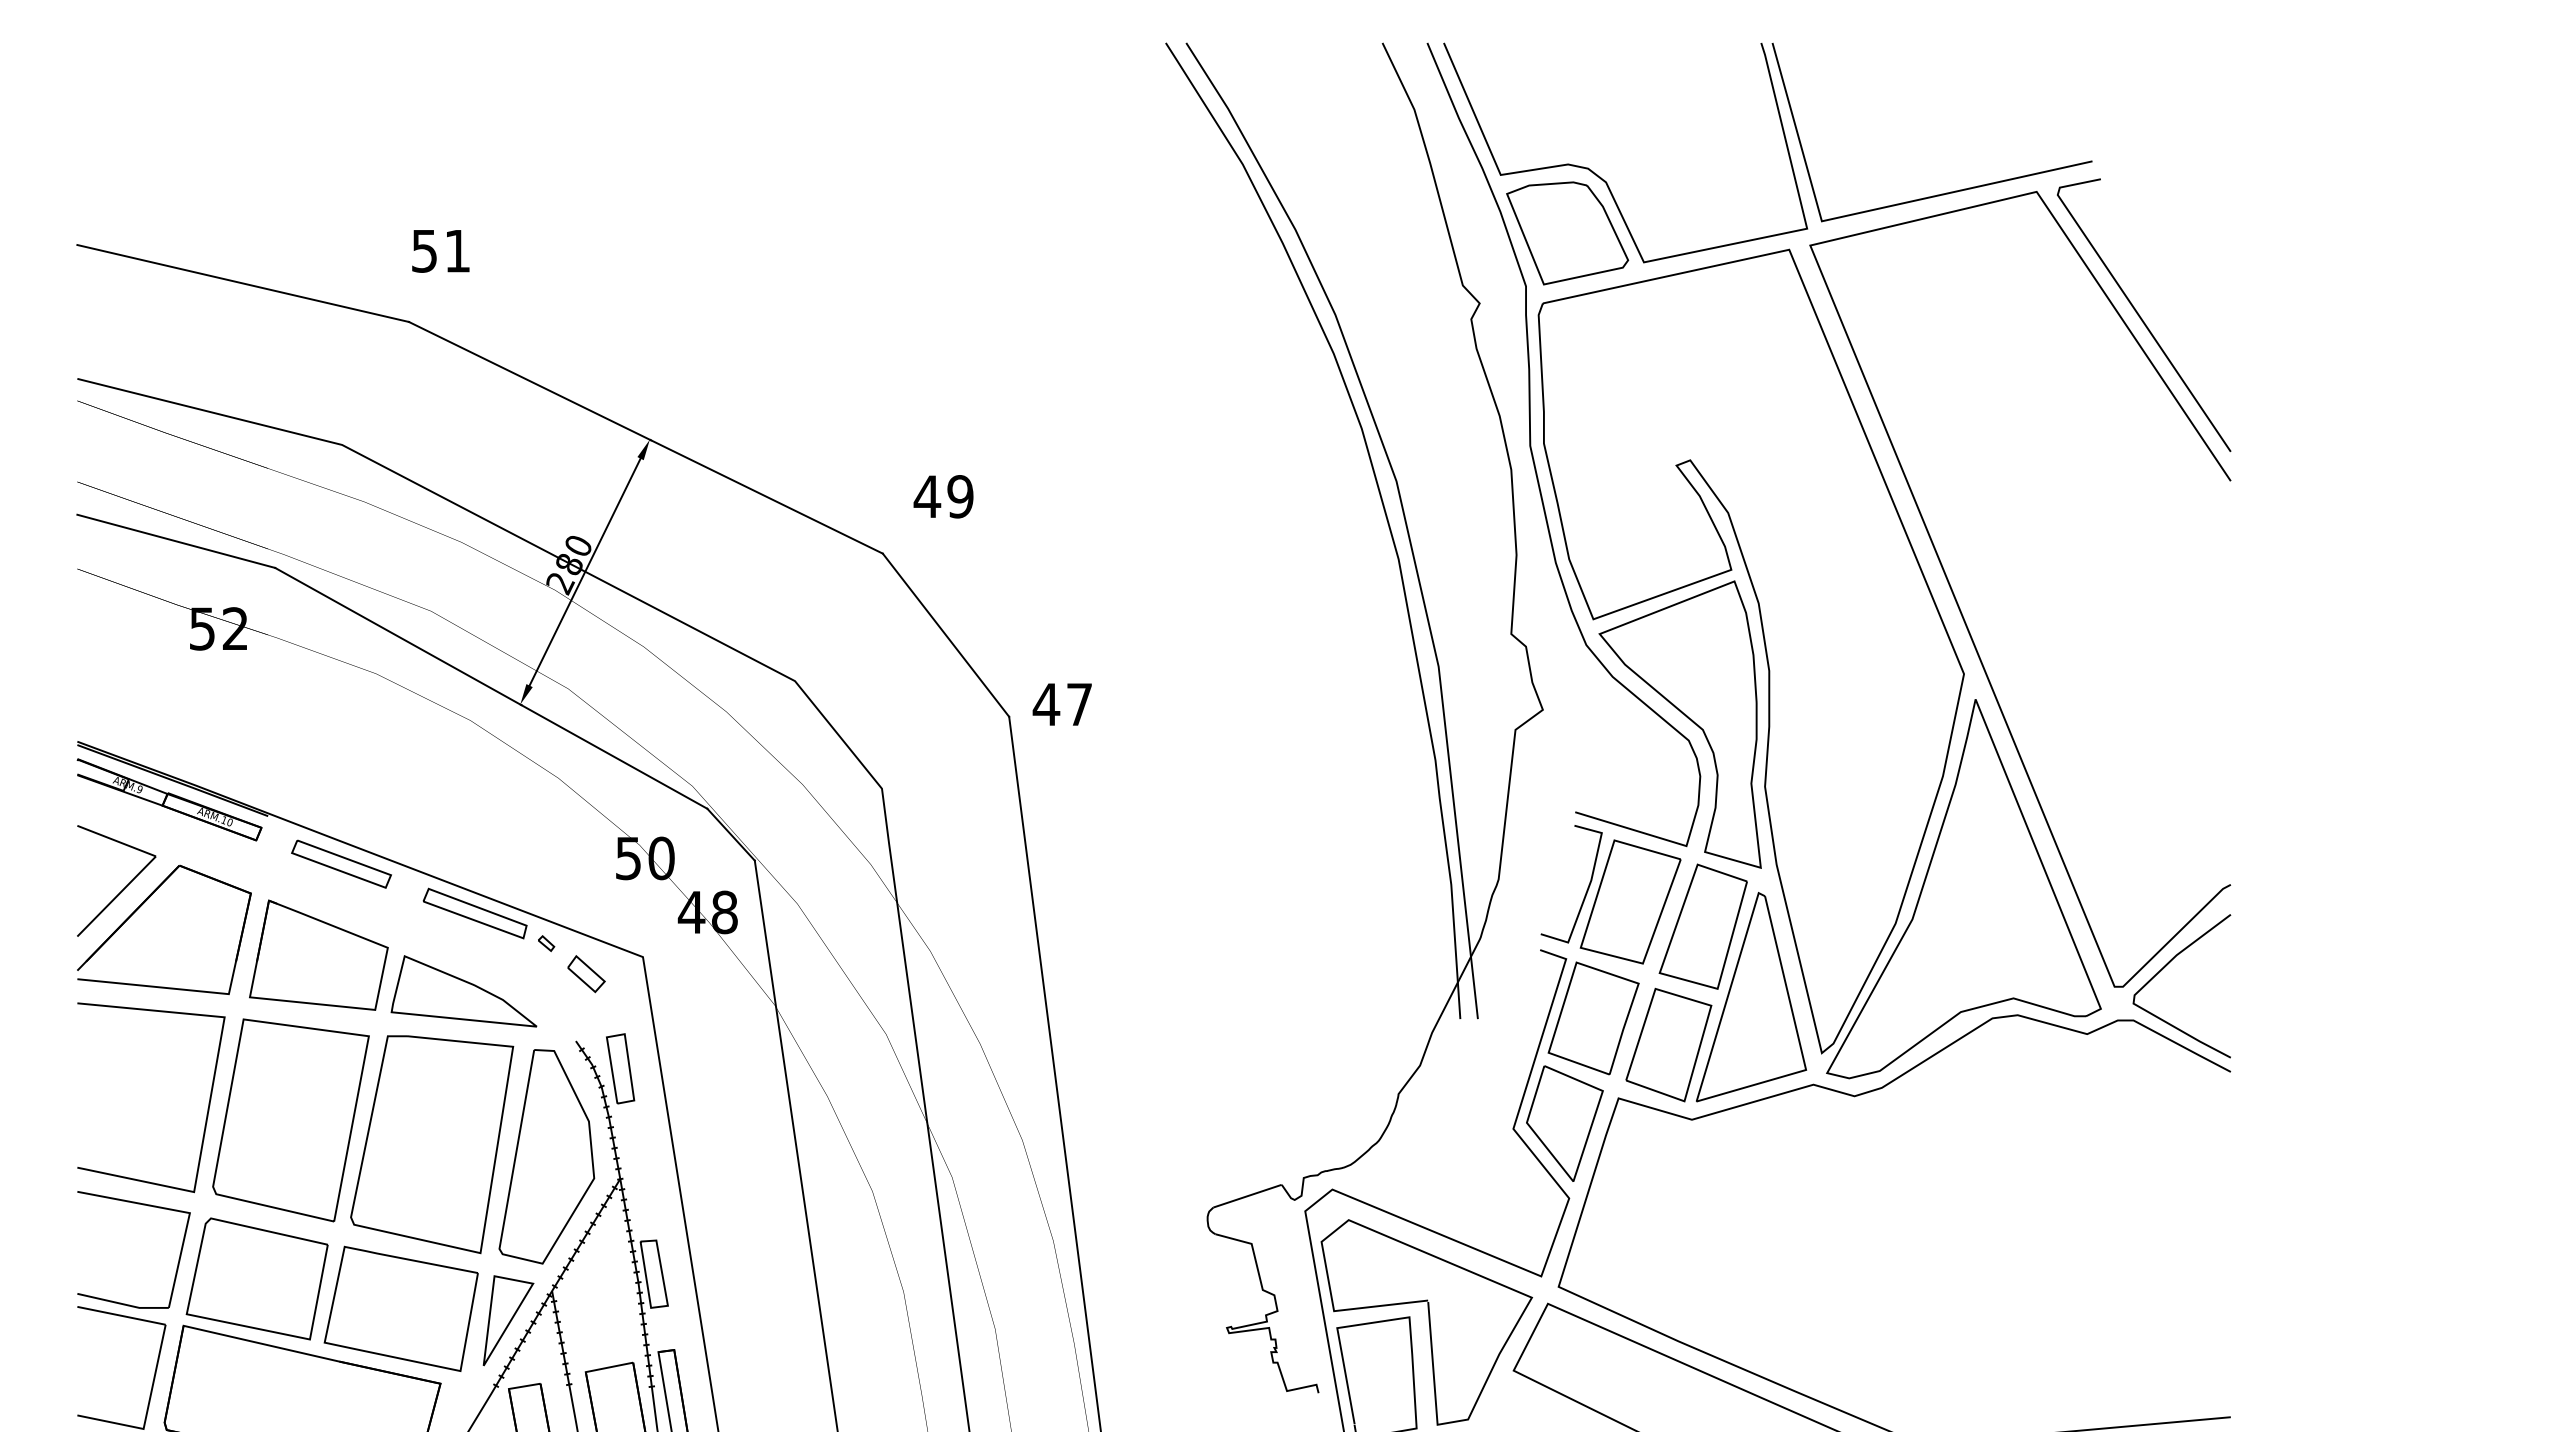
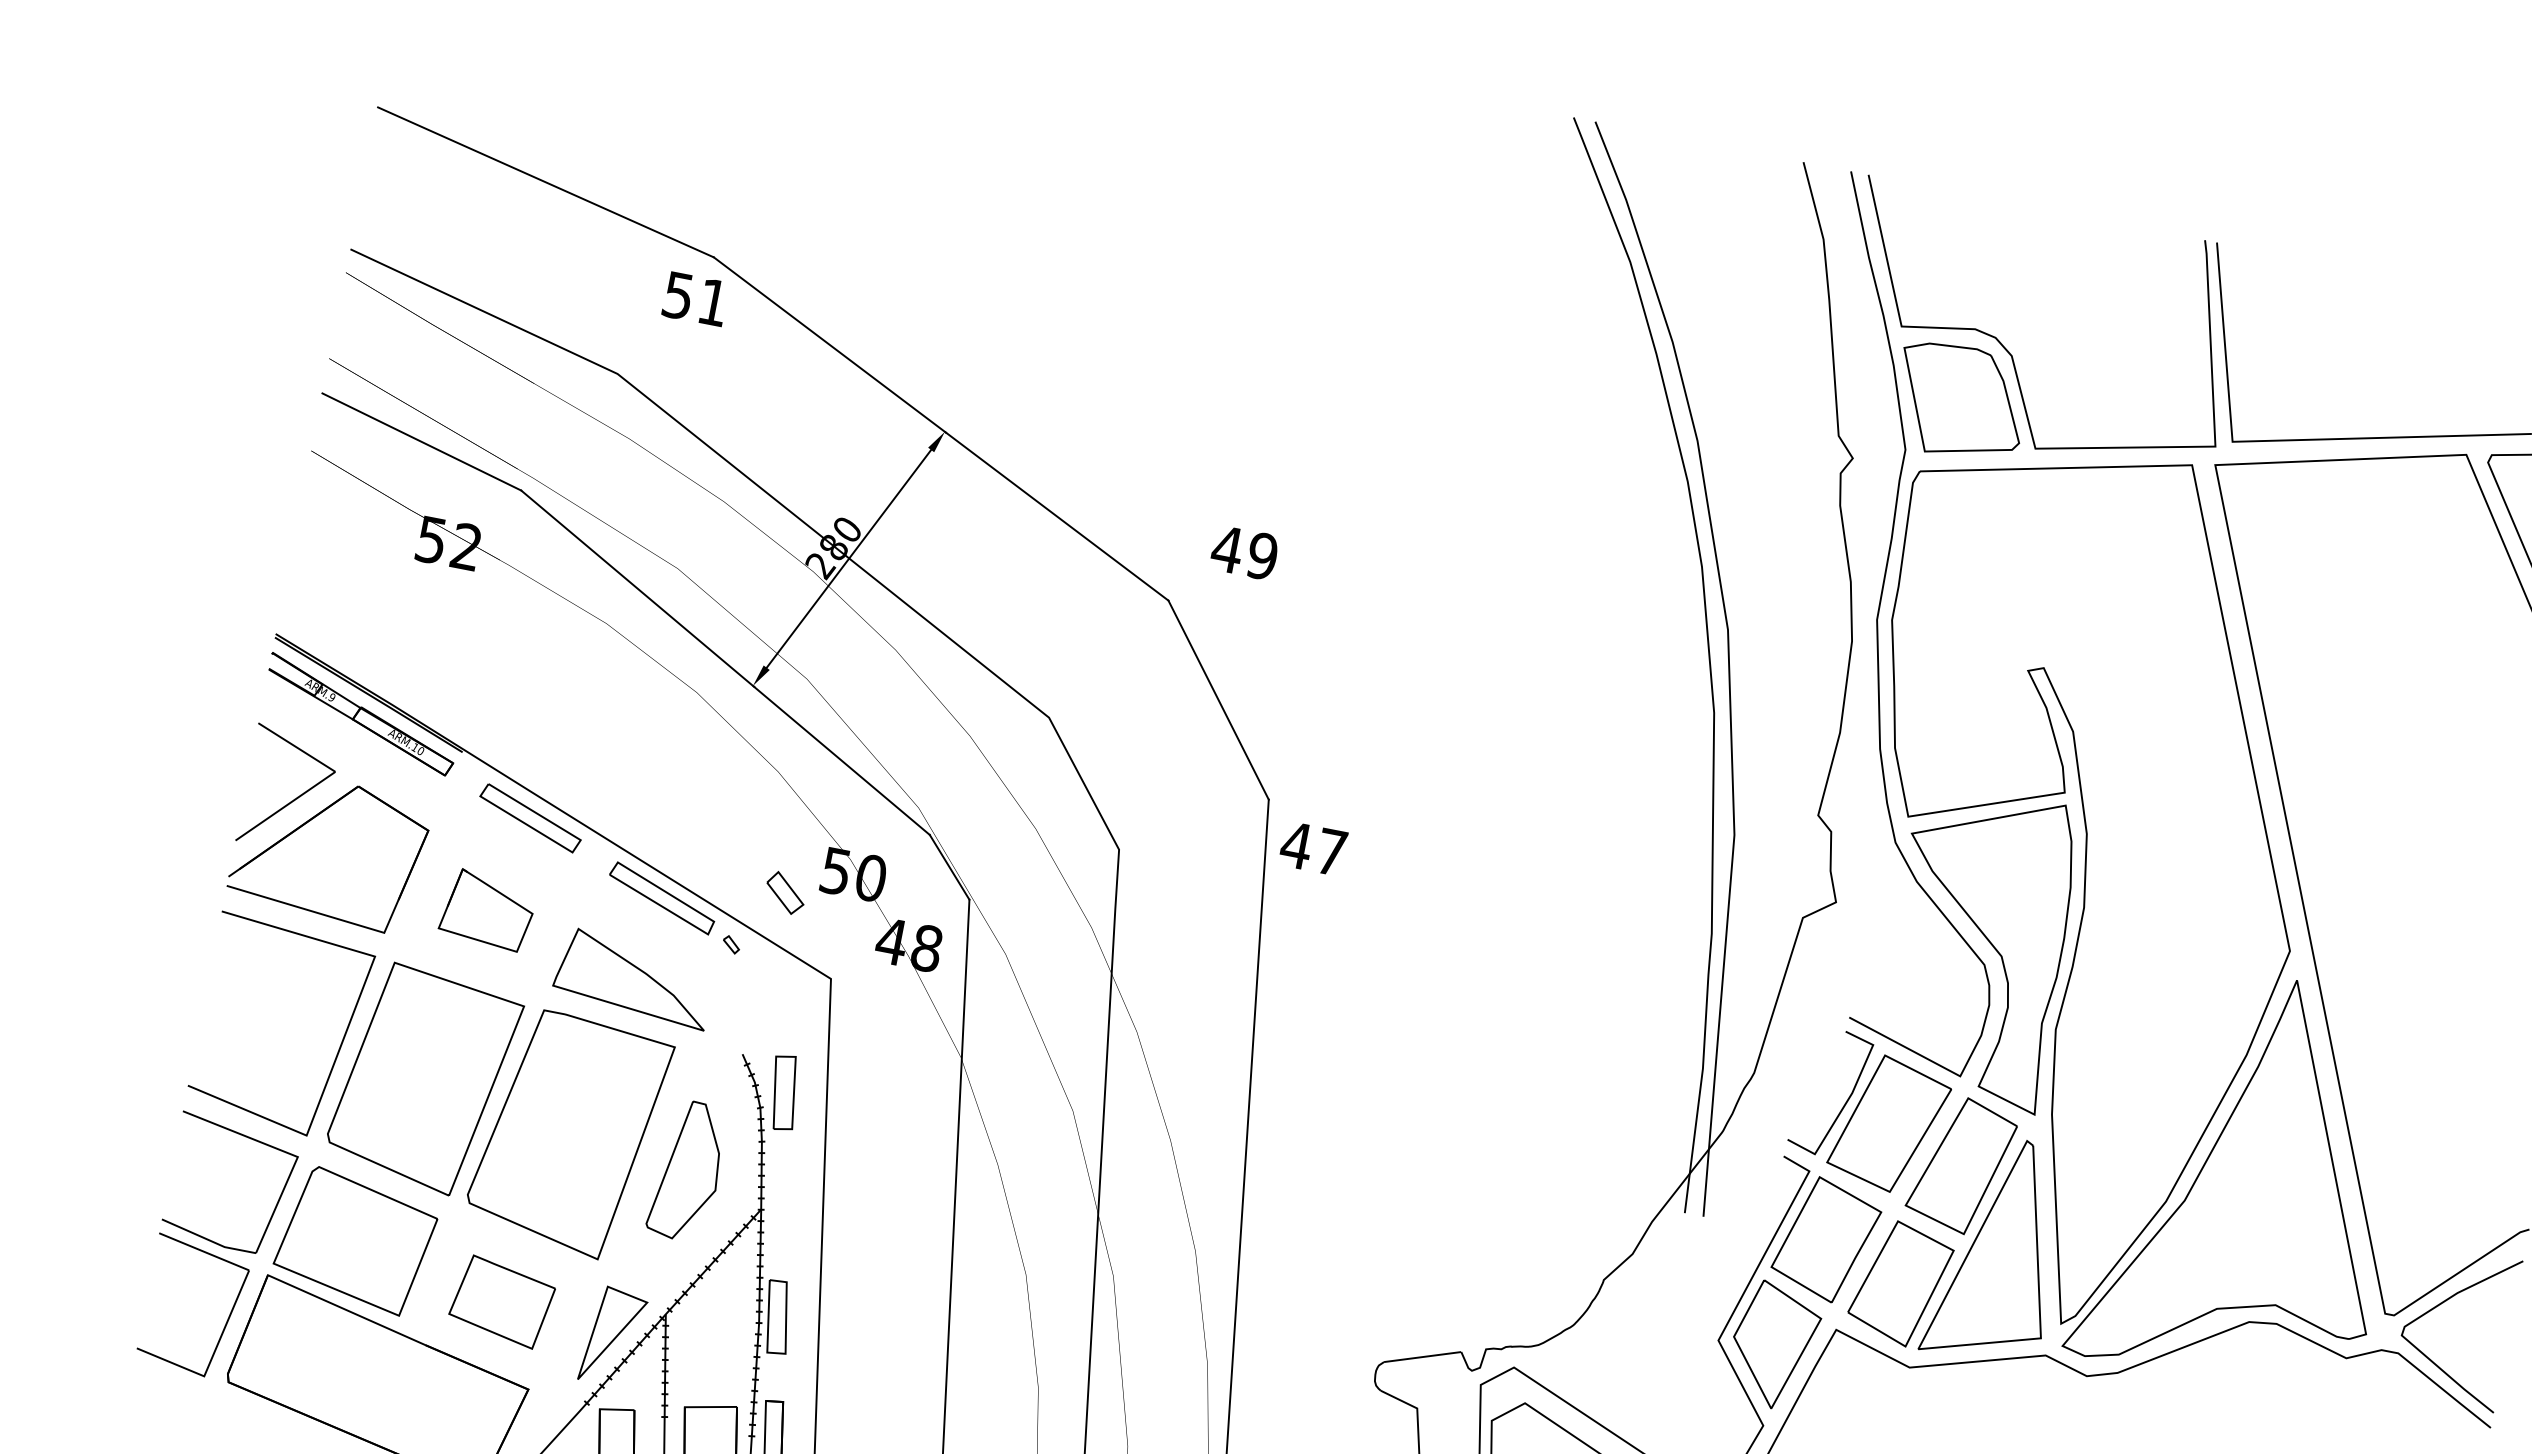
text: (440, 251) -> (695, 299), moved
text: (1061, 704) -> (1312, 848), moved
part: (318, 954) -> (487, 909), size x0.6
part: (586, 974) -> (785, 893), moved
part: (546, 1156) -> (687, 1170), size x0.6
part: (400, 1308) -> (501, 1301), size x0.6

